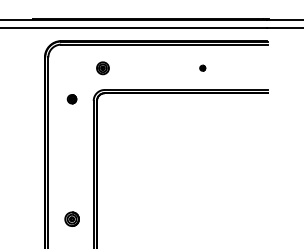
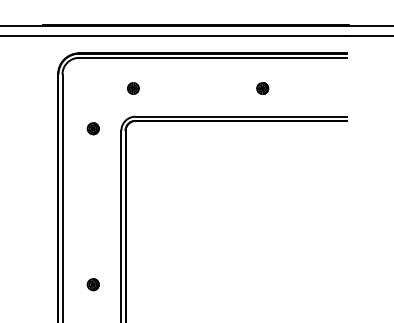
part: (103, 68) -> (133, 88), size x0.71
part: (202, 68) -> (262, 88), size x1.67
part: (71, 219) -> (92, 284), size x0.62

